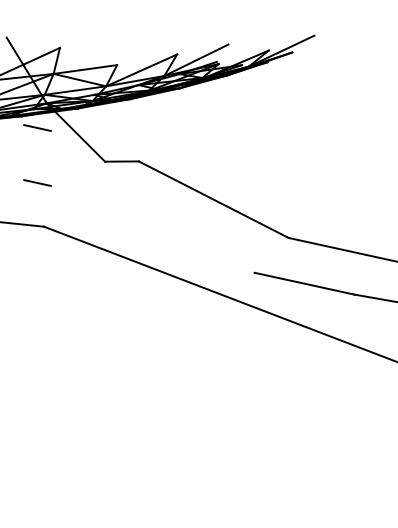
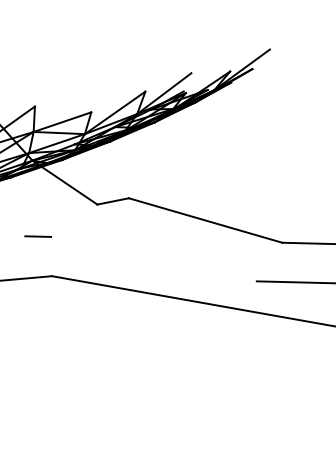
line: (37, 127) -> (28, 184), removed

